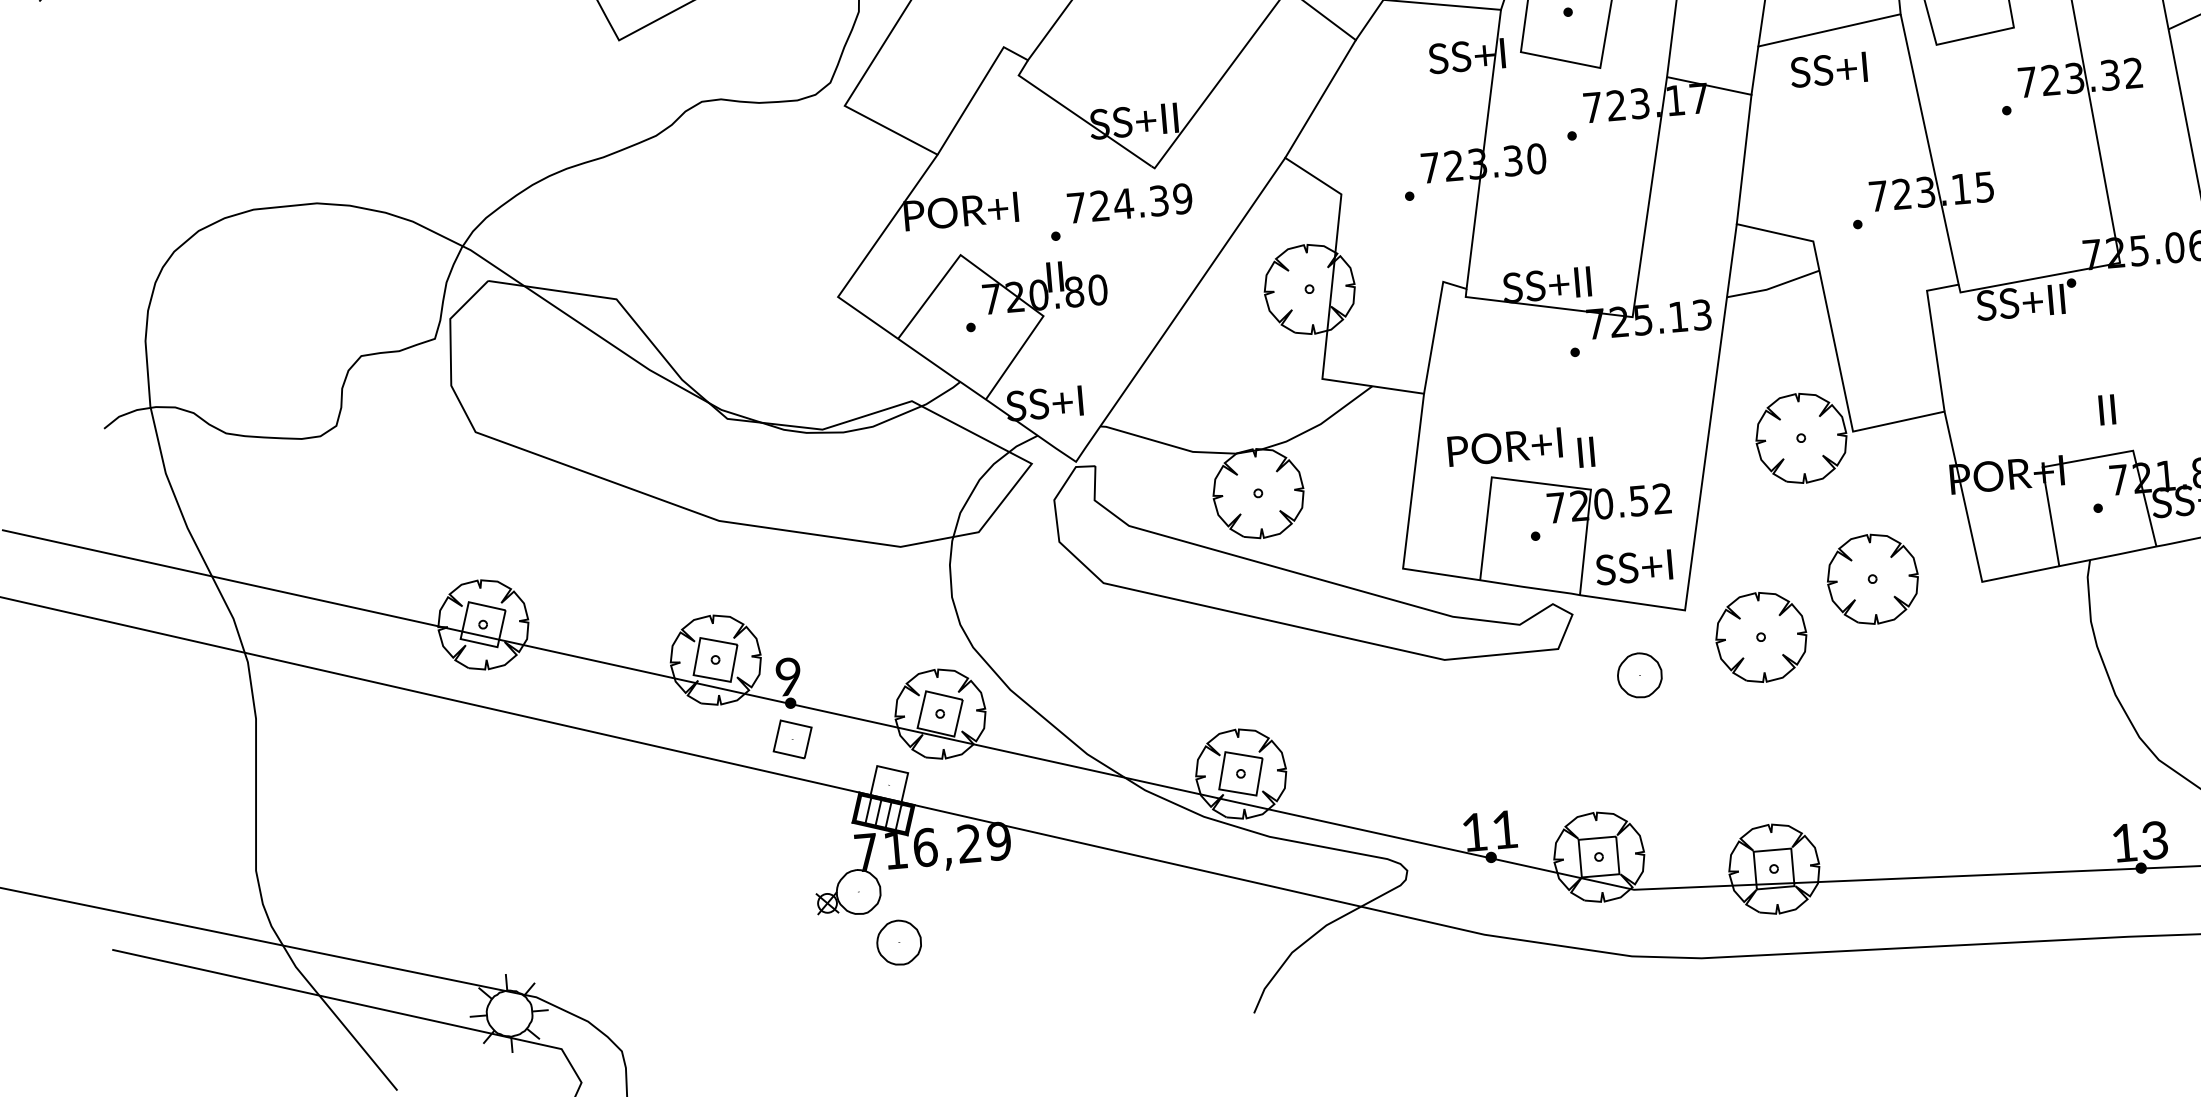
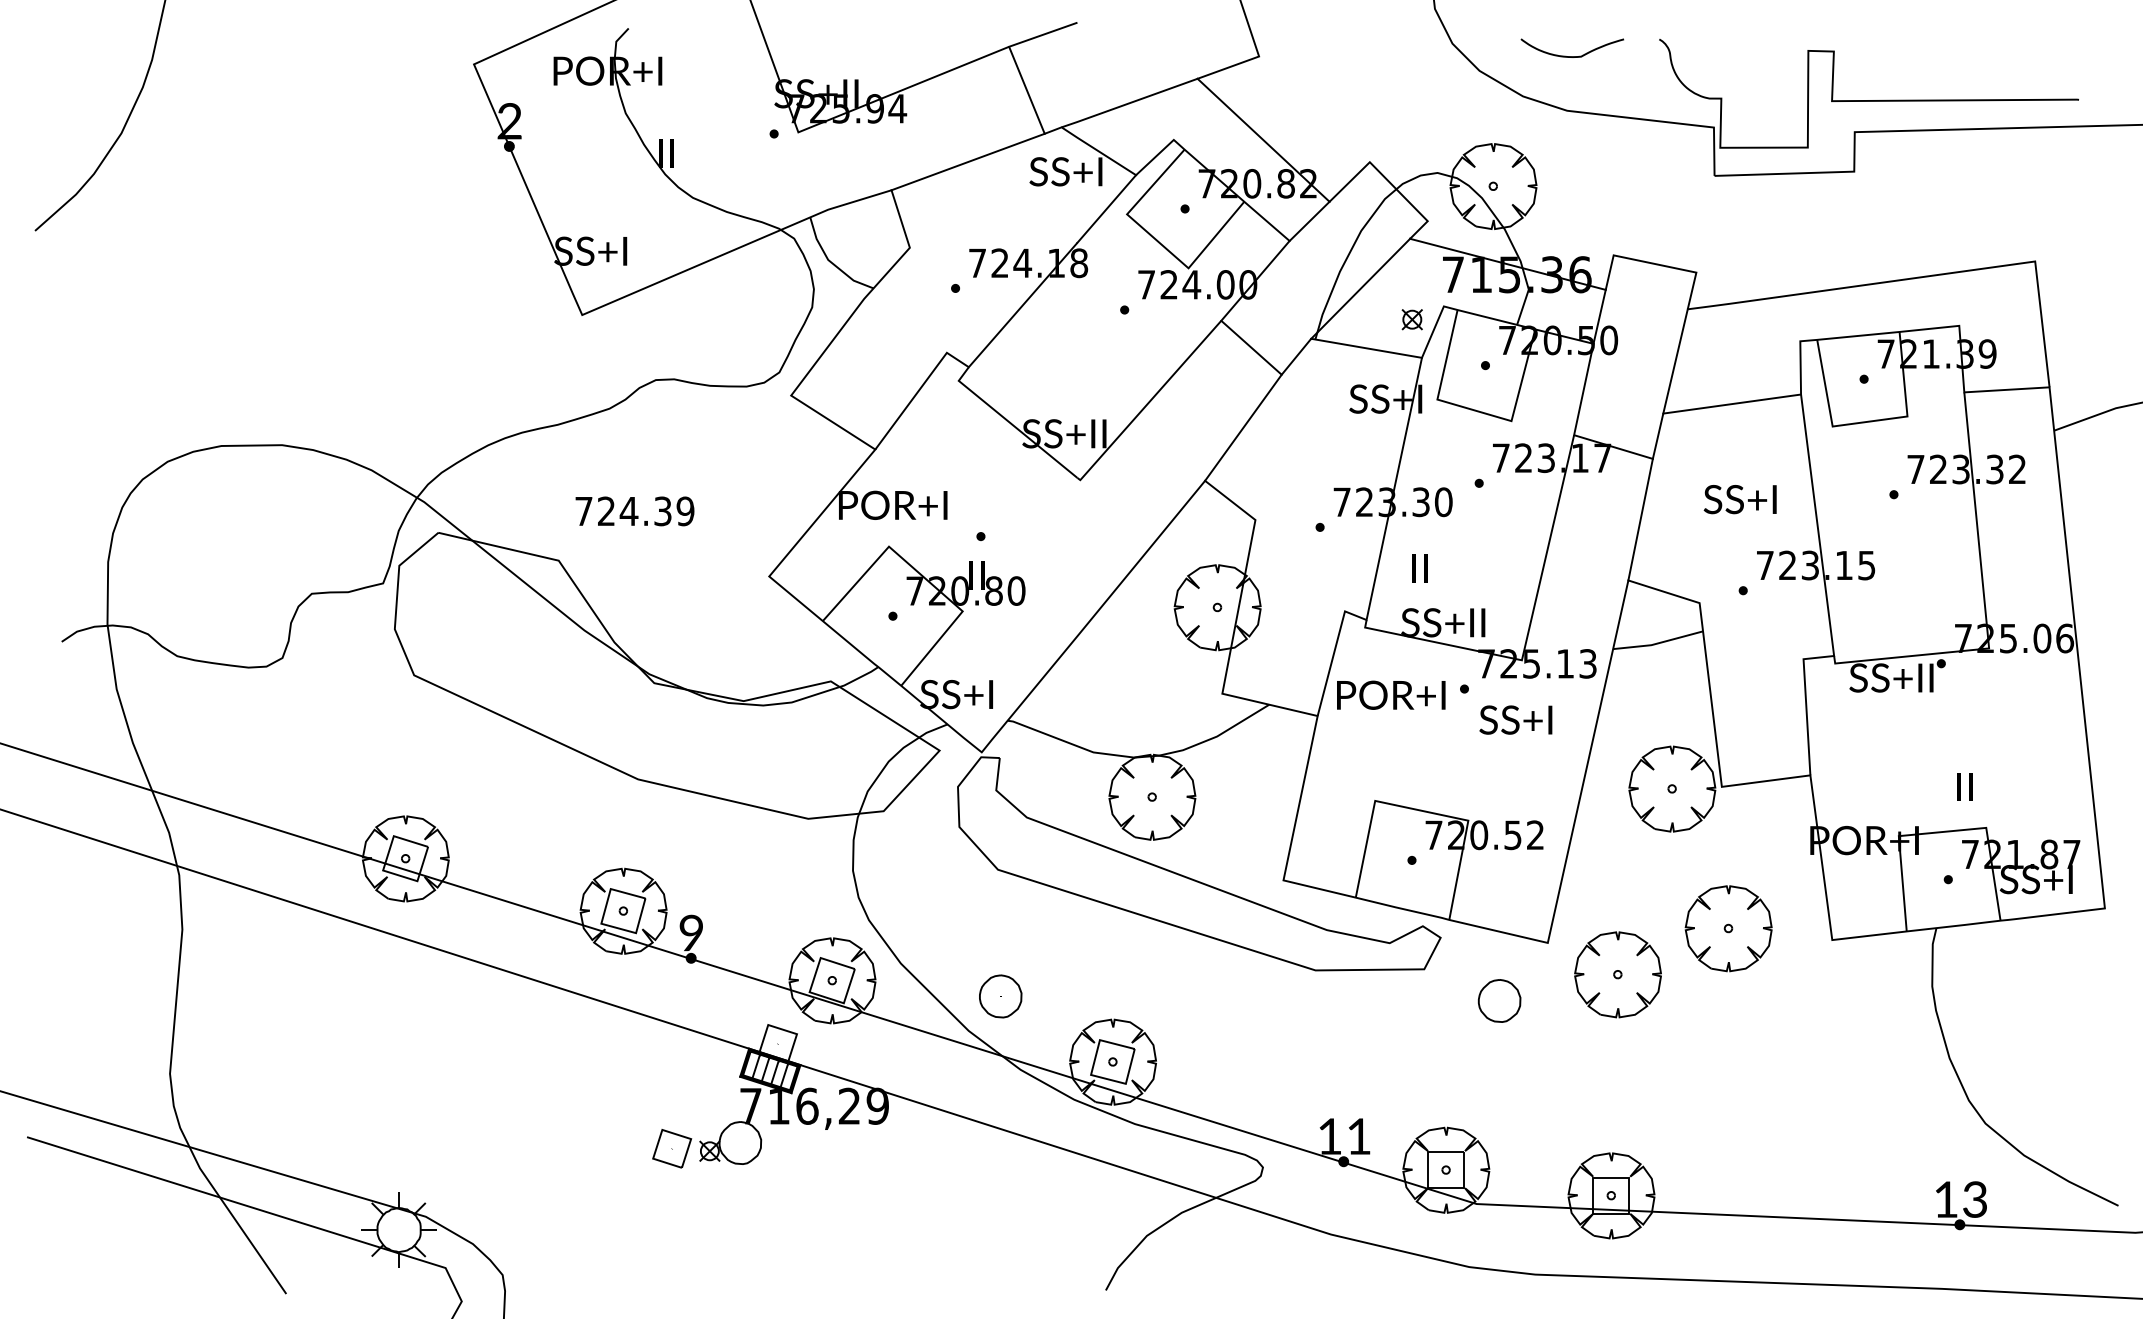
text: (1827, 69) -> (1739, 499), moved
text: (1129, 203) -> (634, 511), moved
text: (1505, 446) -> (1391, 694), moved
text: (1585, 452) -> (1419, 568), moved
text: (1633, 566) -> (1515, 719), moved
part: (793, 739) -> (672, 1148), moved
part: (898, 942) -> (1000, 996), moved

